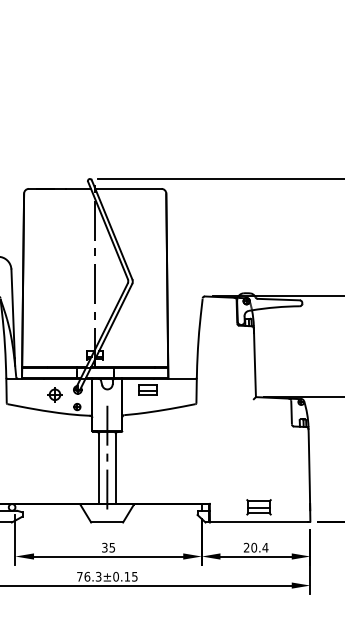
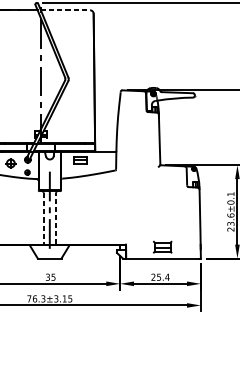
line: (128, 188) -> (65, 10), solid -> dashed
line: (99, 469) -> (43, 219), solid -> dashed
line: (115, 469) -> (55, 219), solid -> dashed
text: (254, 547) -> (159, 277), 20.4 -> 25.4
text: (115, 576) -> (55, 298), 76.3±0.15 -> 76.3±3.15

